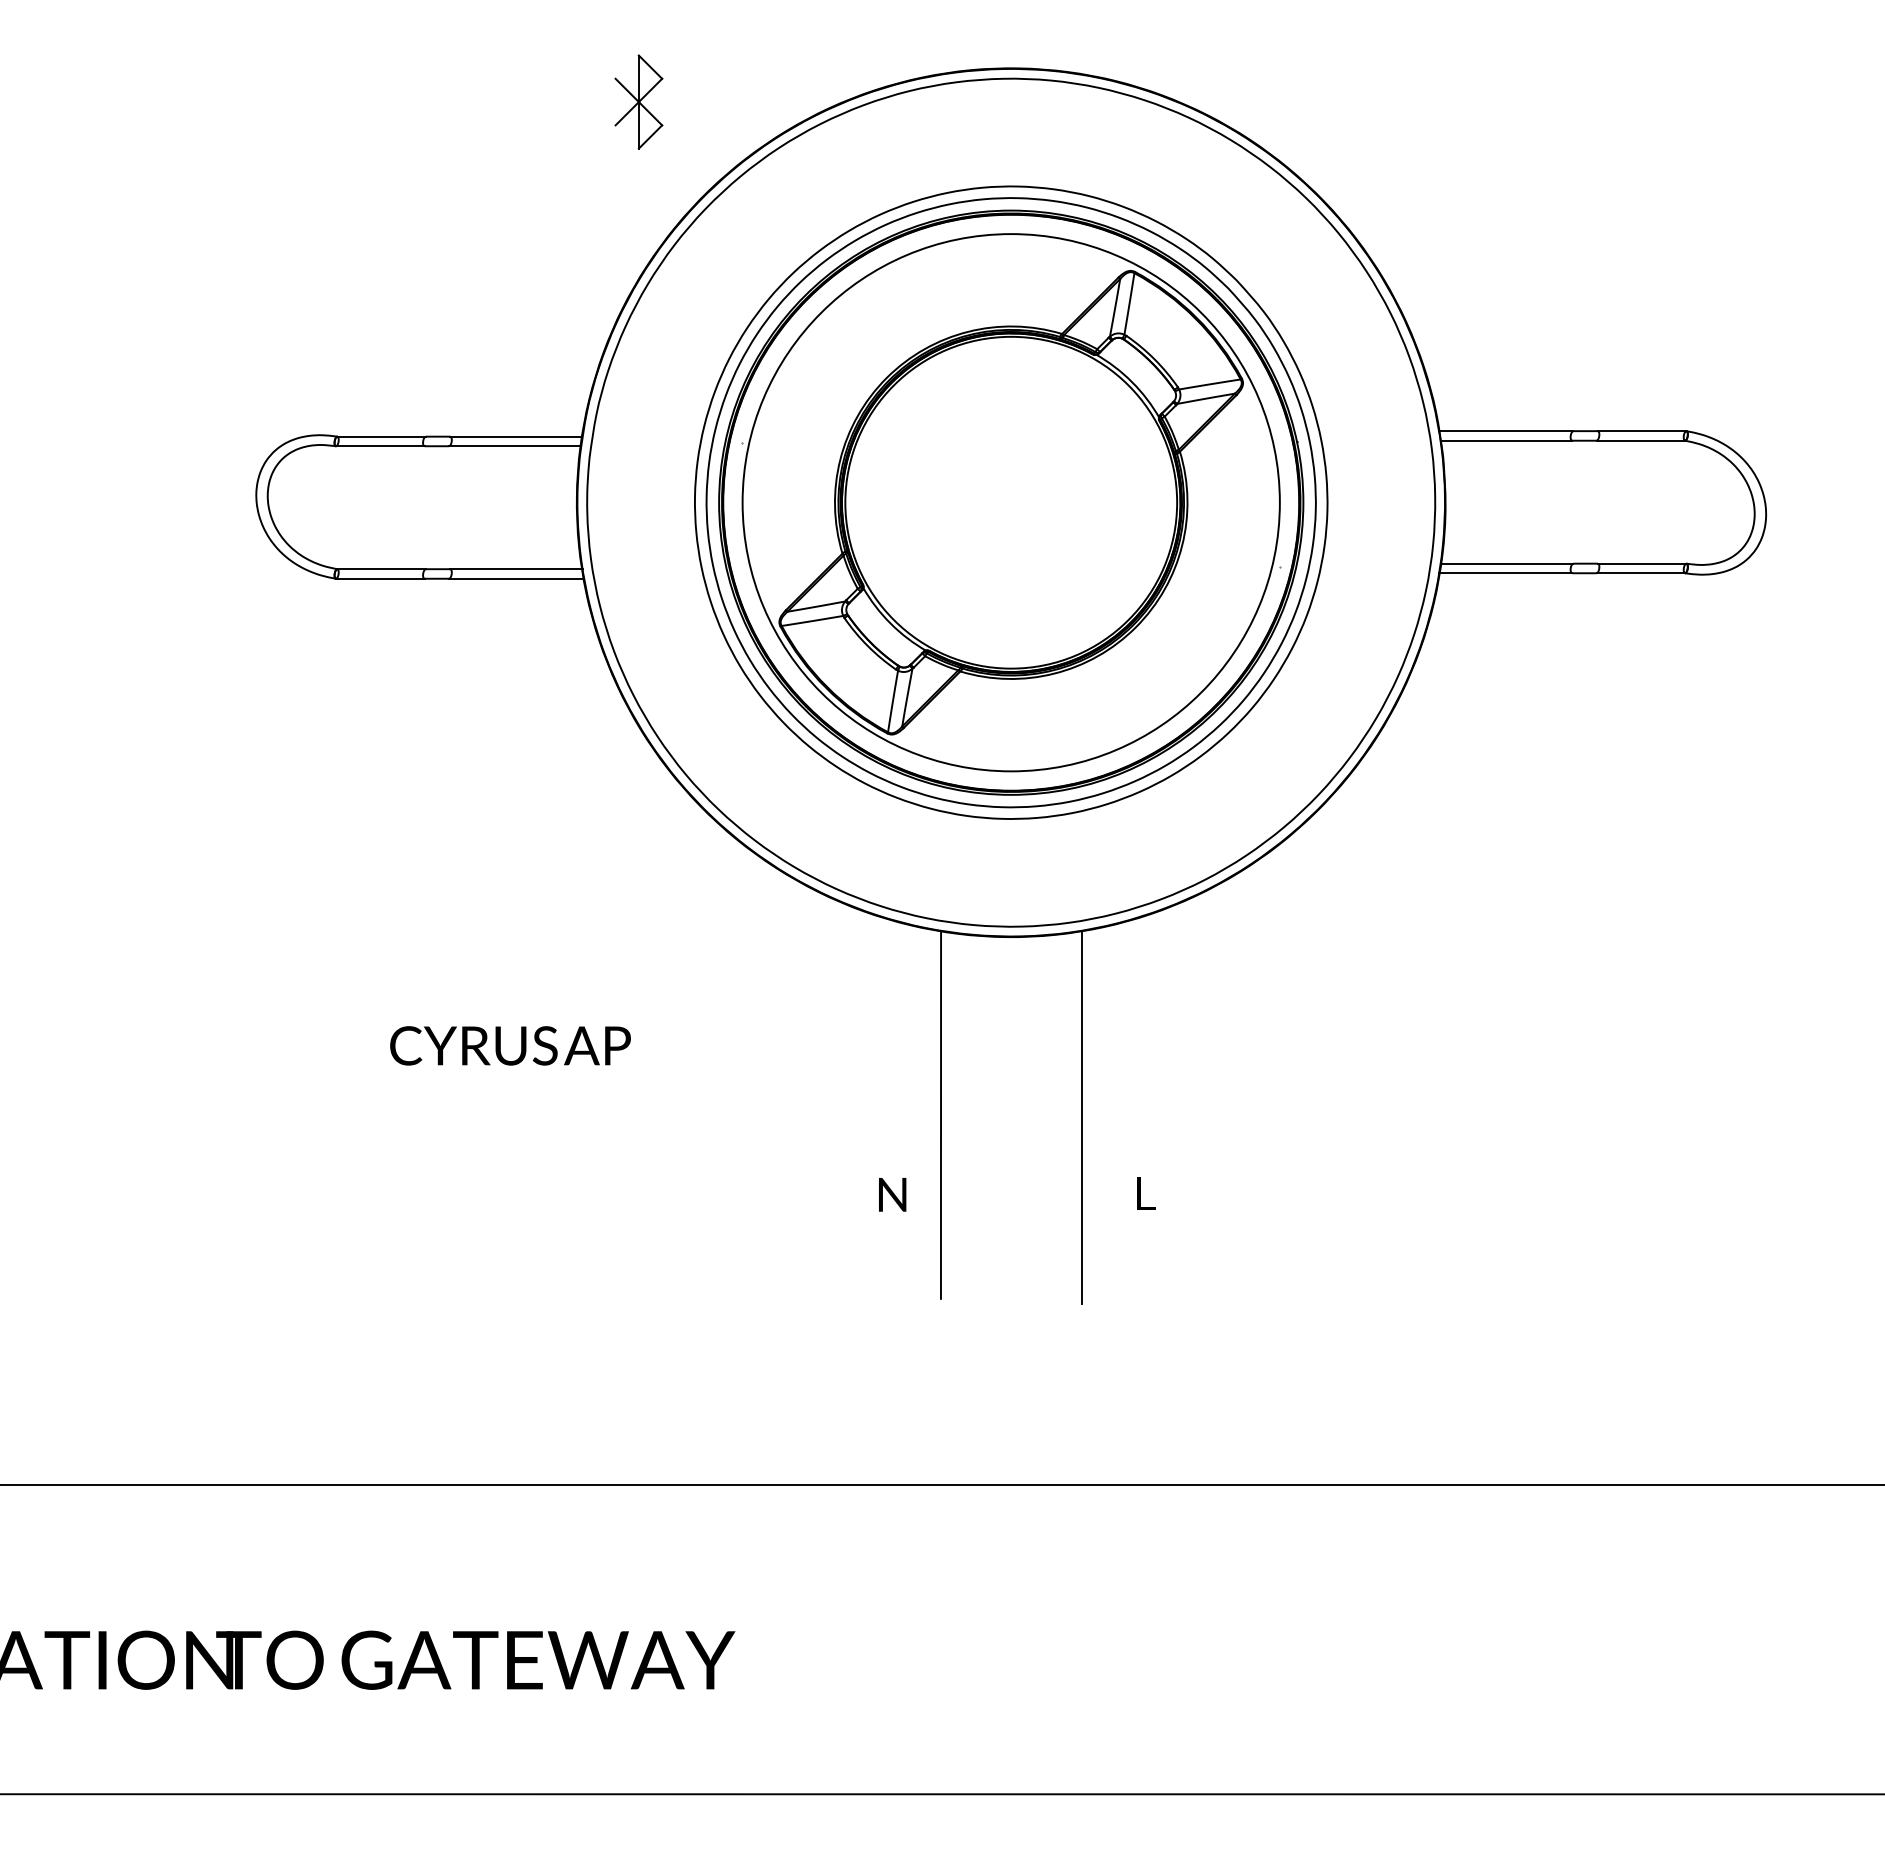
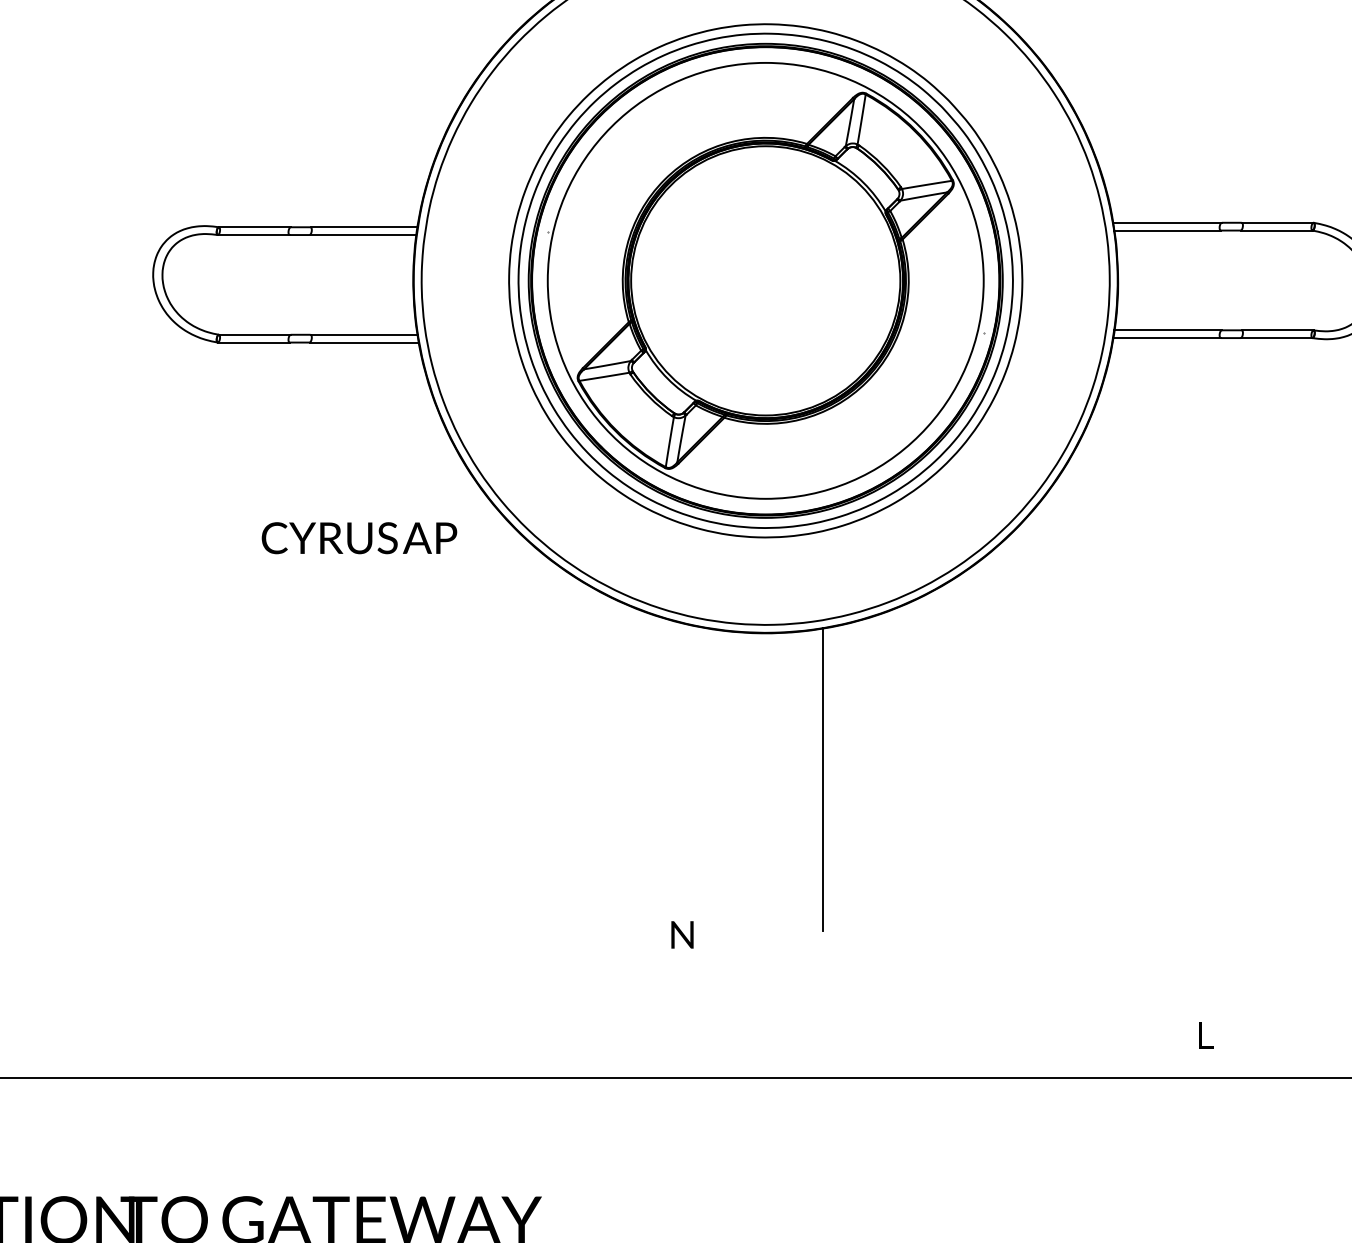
text: (510, 1045) -> (359, 537), moved
line: (940, 1115) -> (708, 778), removed
text: (1146, 1193) -> (1206, 1035), moved
text: (892, 1194) -> (682, 934), moved

